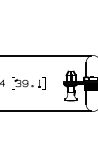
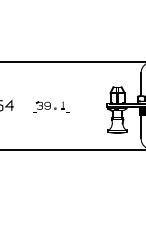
part: (28, 83) -> (50, 105), size x0.7

